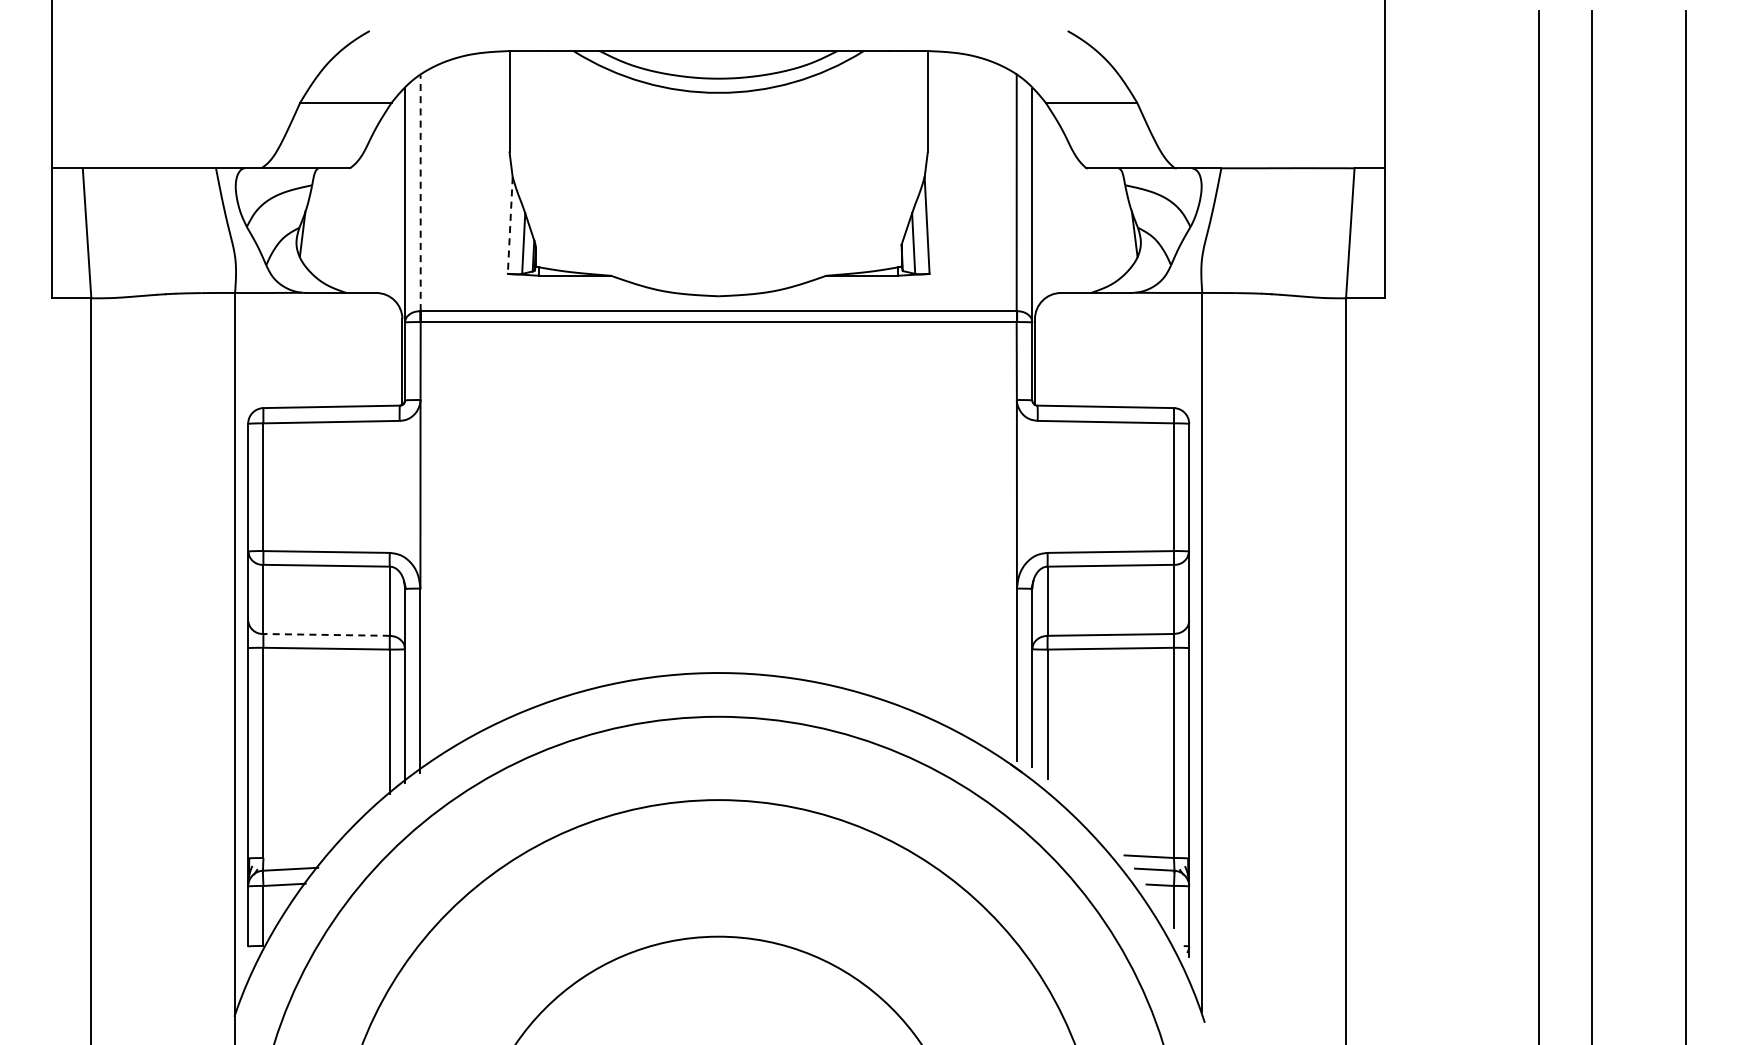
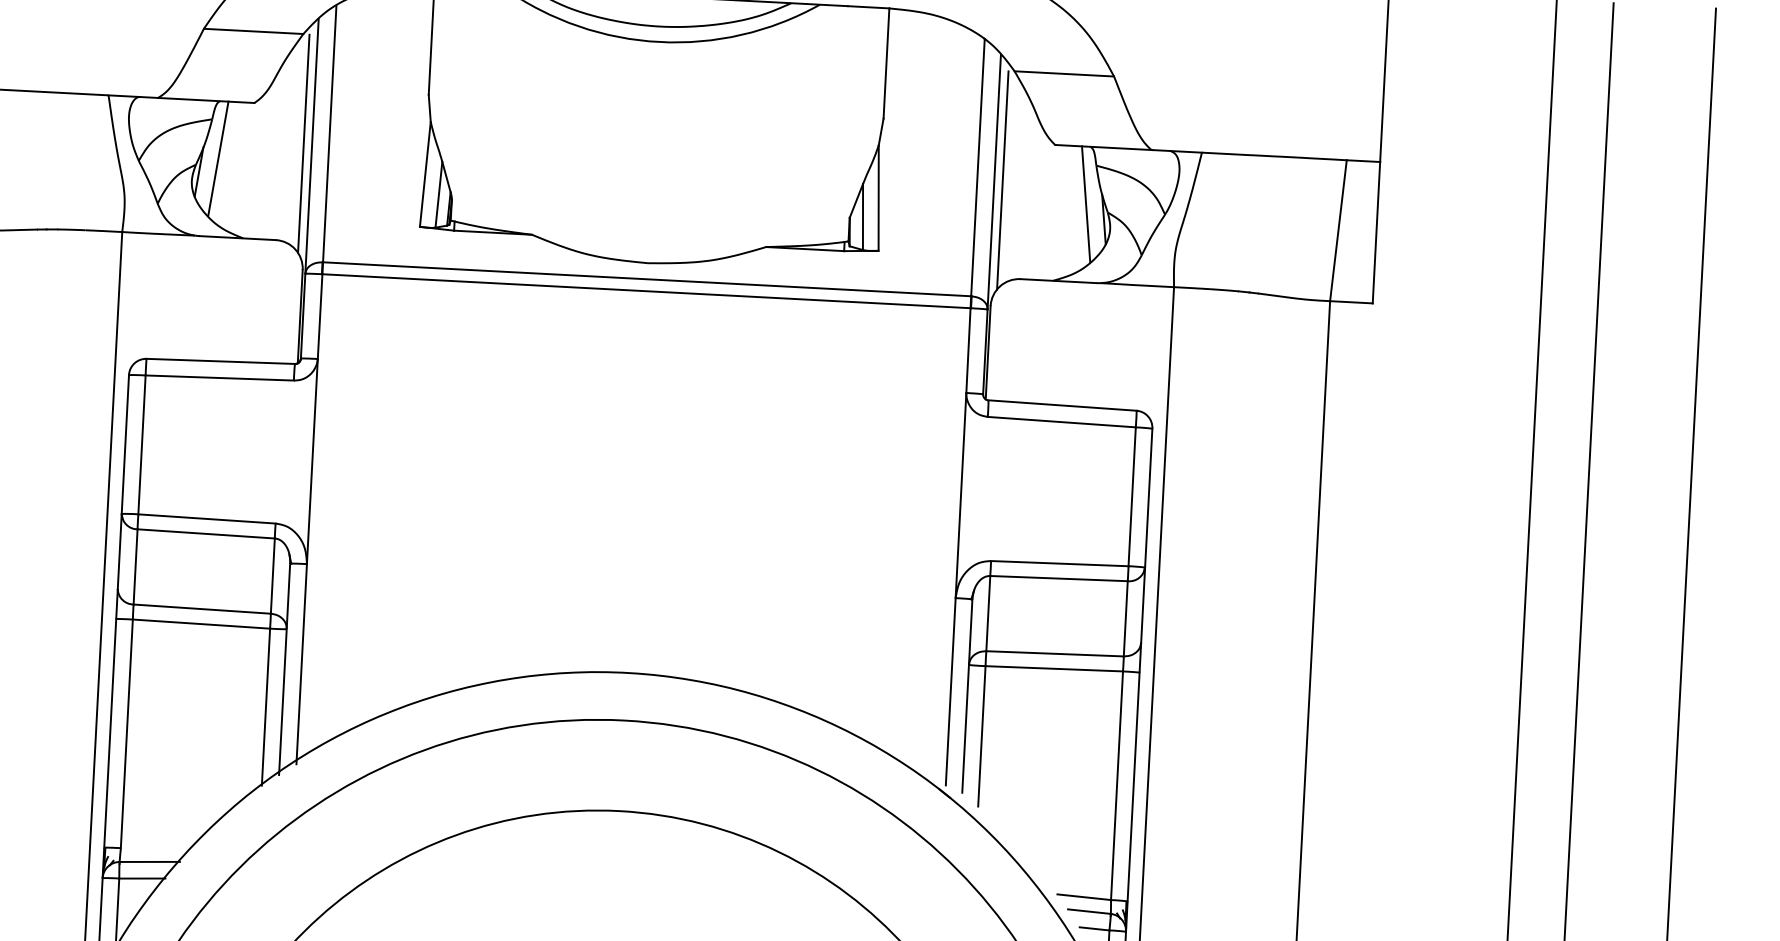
line: (420, 193) -> (329, 134), dashed -> solid
line: (397, 203) -> (303, 144), added
line: (1040, 203) -> (1003, 180), added
line: (319, 220) -> (218, 158), added
line: (1117, 220) -> (1085, 203), added
line: (510, 226) -> (425, 175), dashed -> solid
line: (326, 634) -> (202, 608), dashed -> solid

